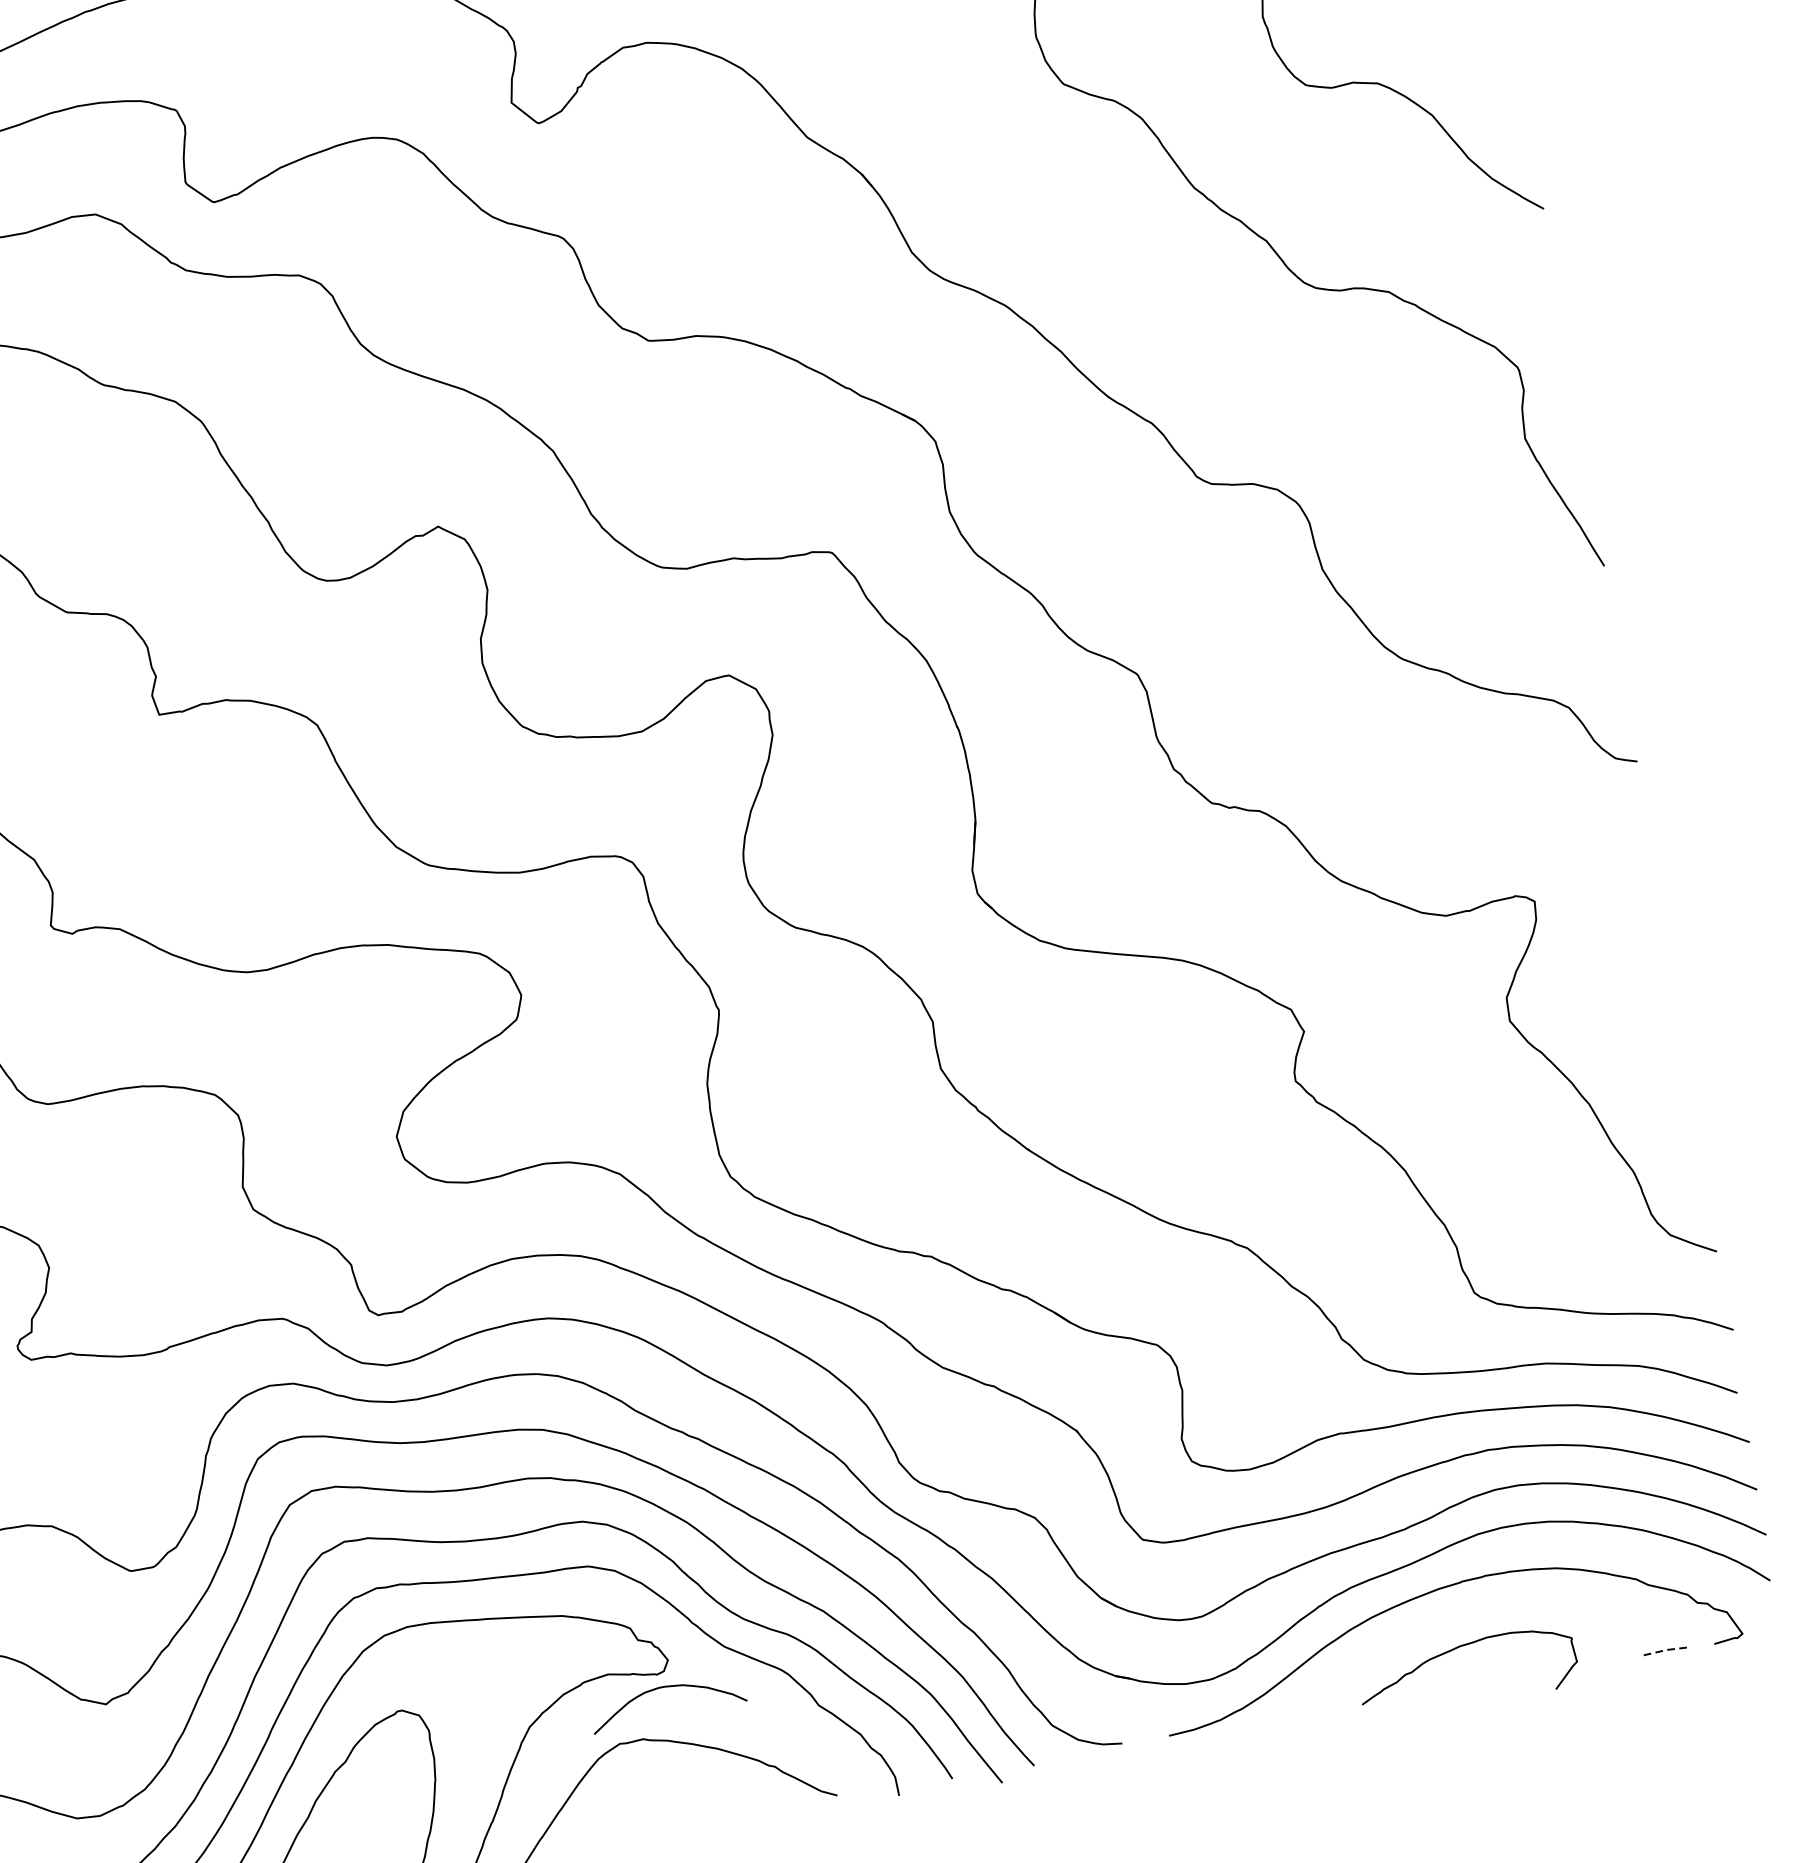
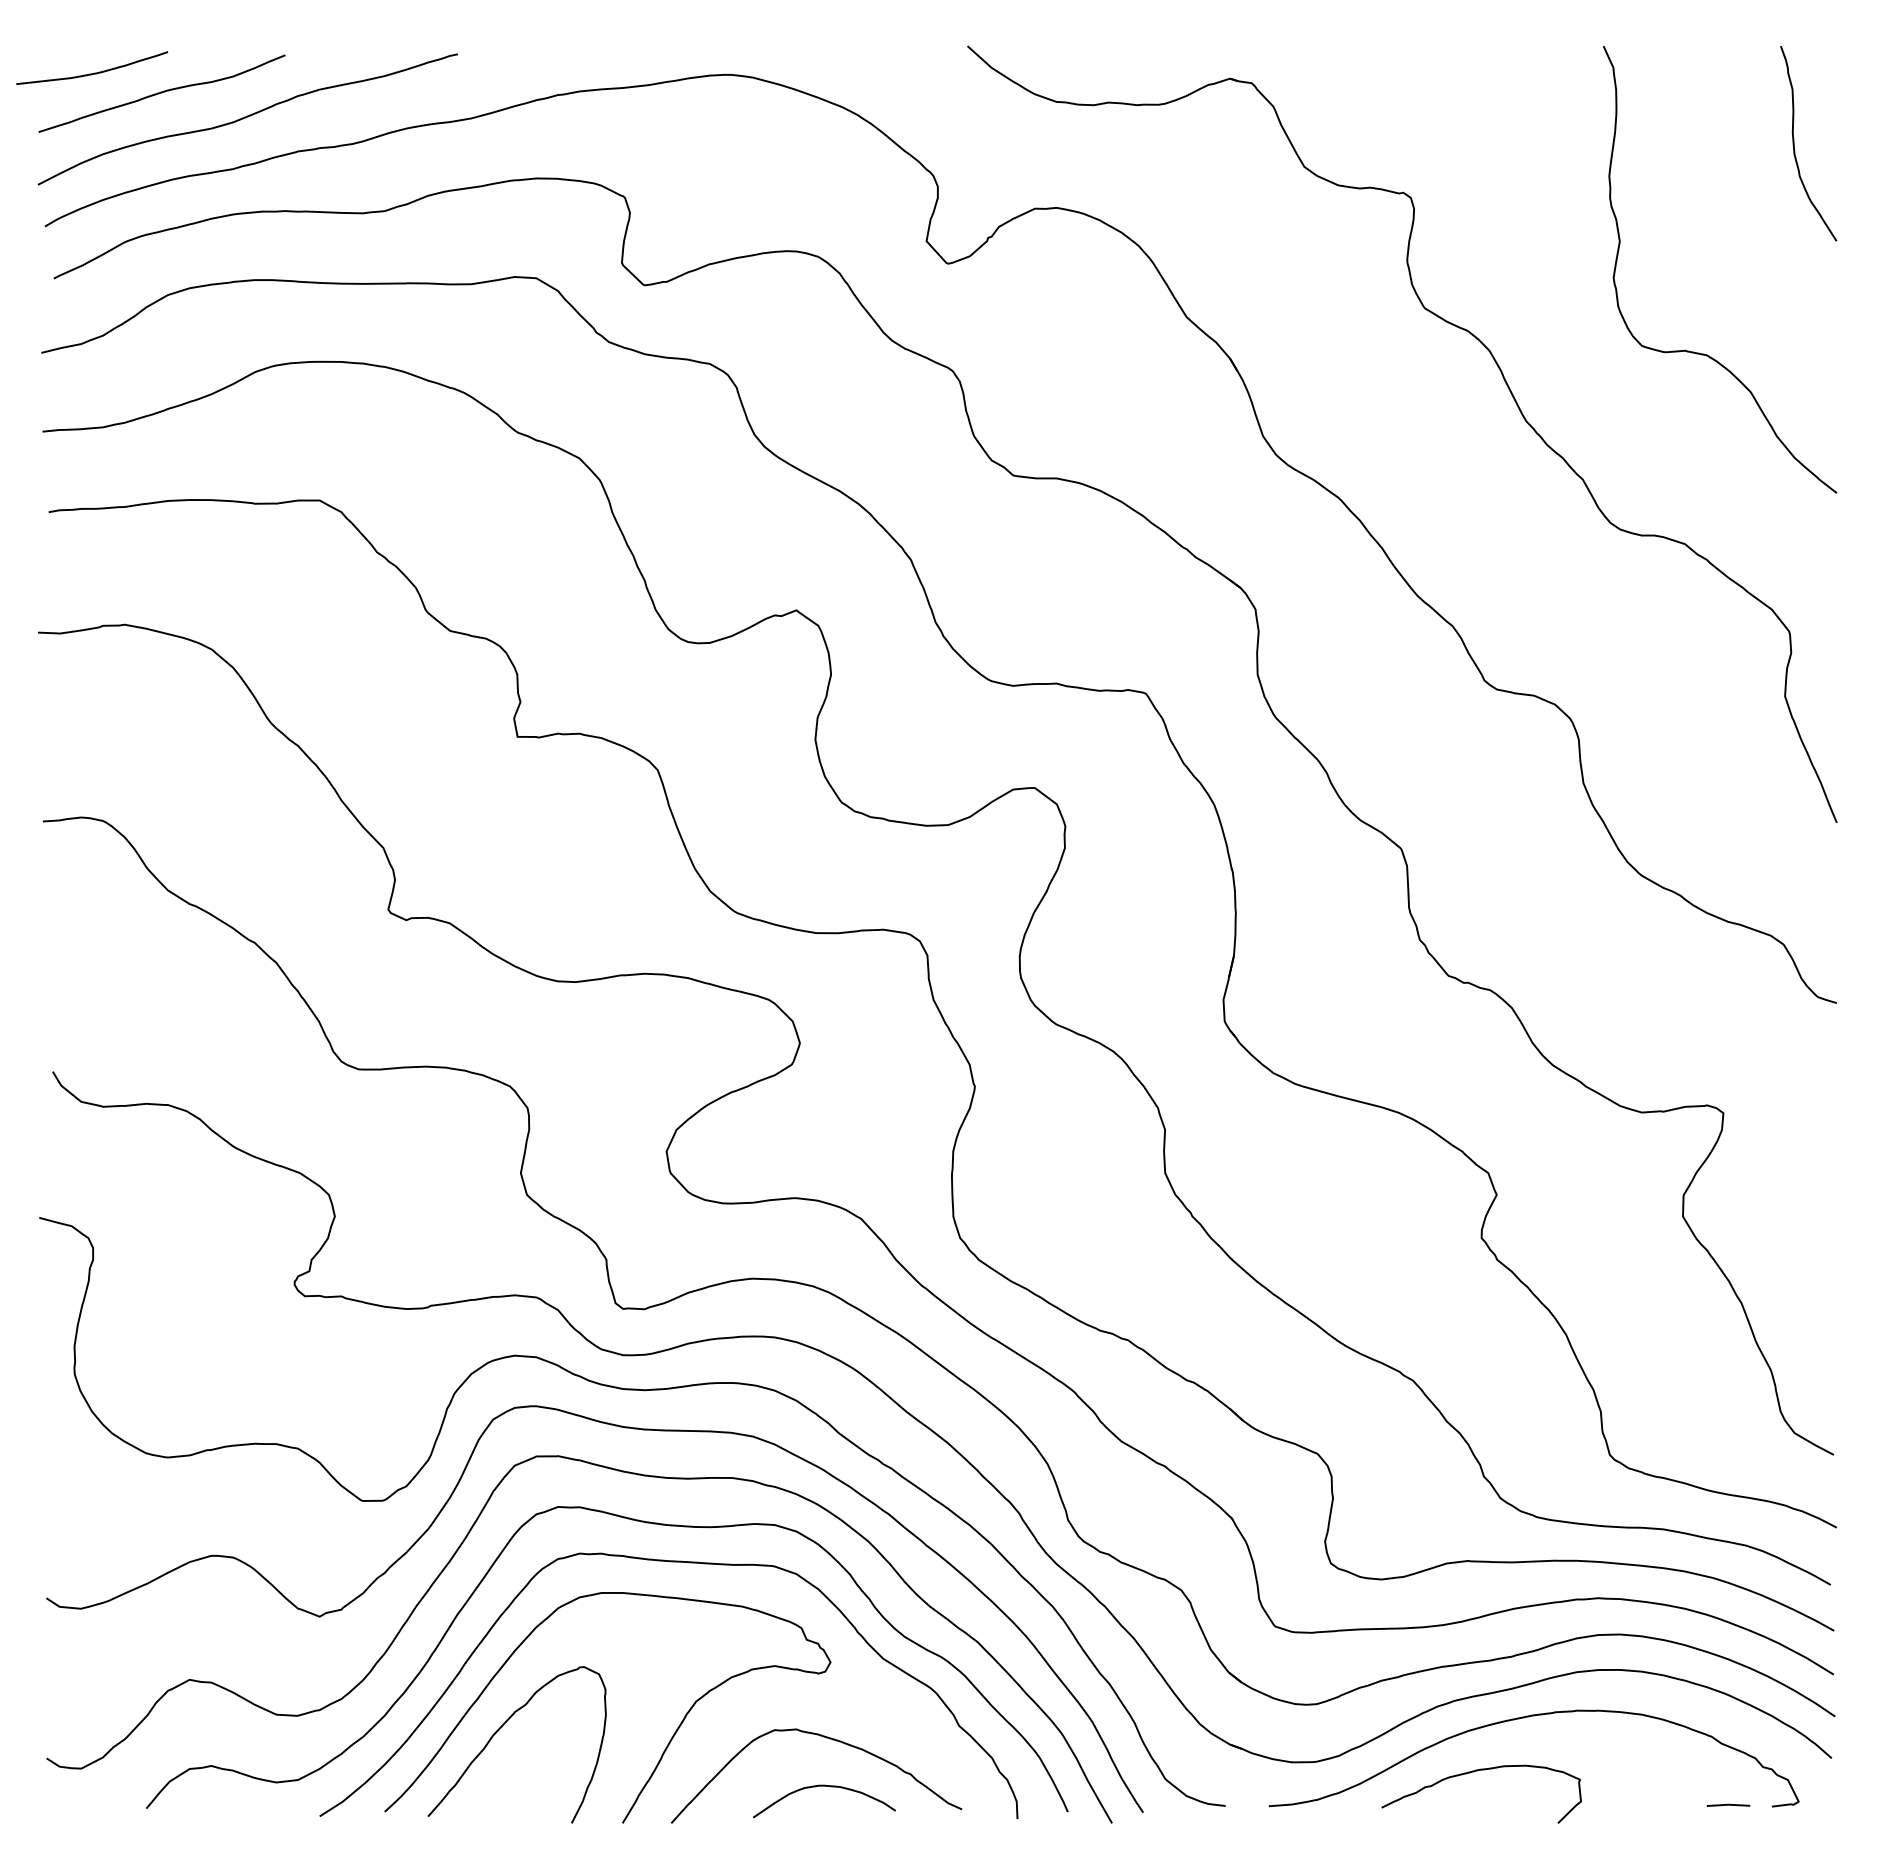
curve: (1459, 1648) -> (1477, 1771), moved
line: (1666, 1649) -> (1728, 1804), dashed -> solid
curve: (665, 1687) -> (824, 1786), moved

